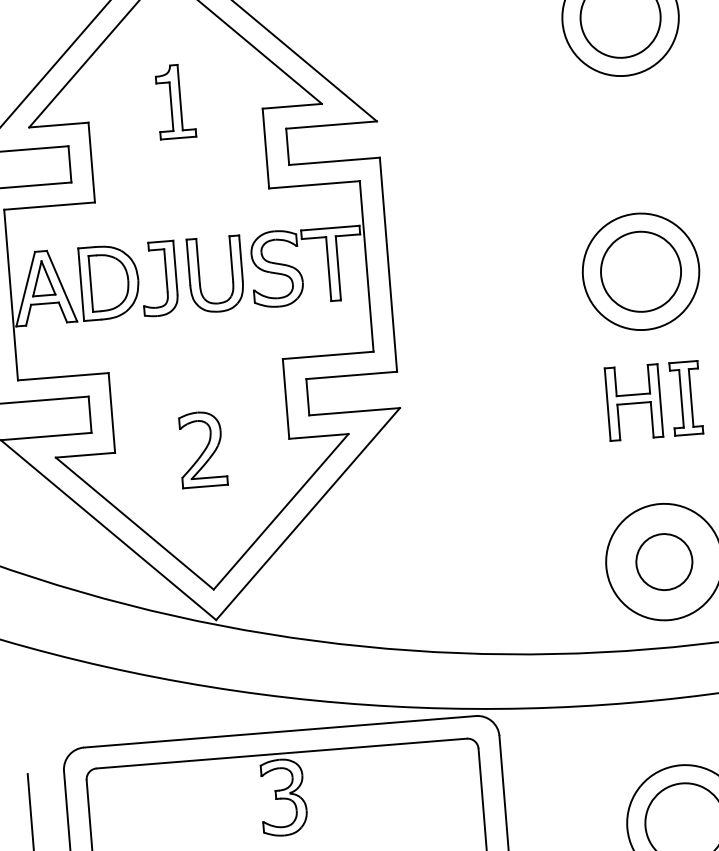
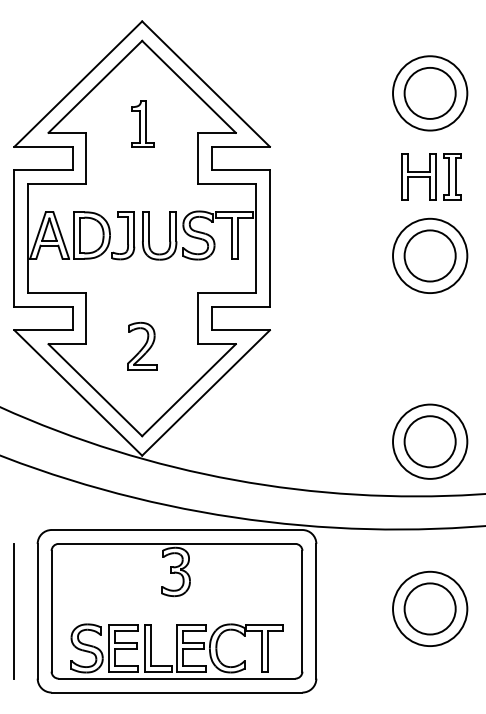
part: (653, 400) -> (431, 176), moved
circle: (663, 561) -> (429, 441), size x1.43

